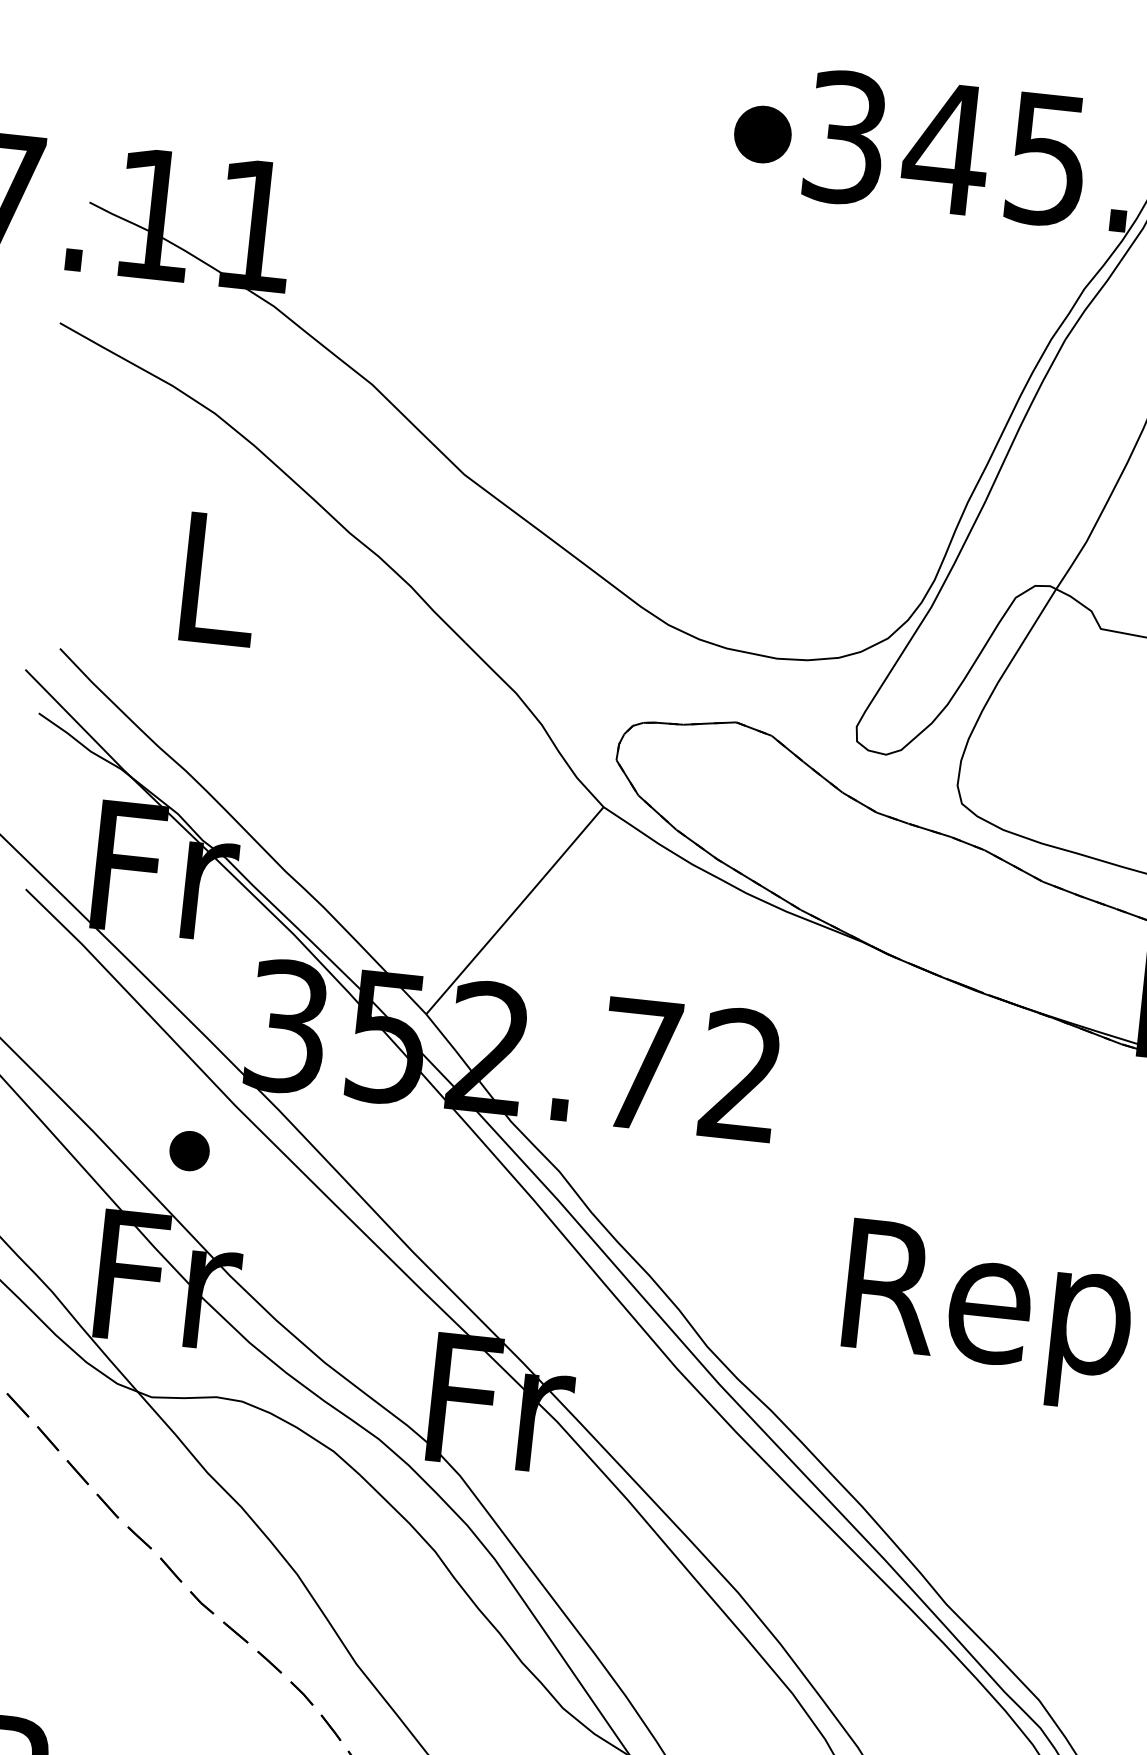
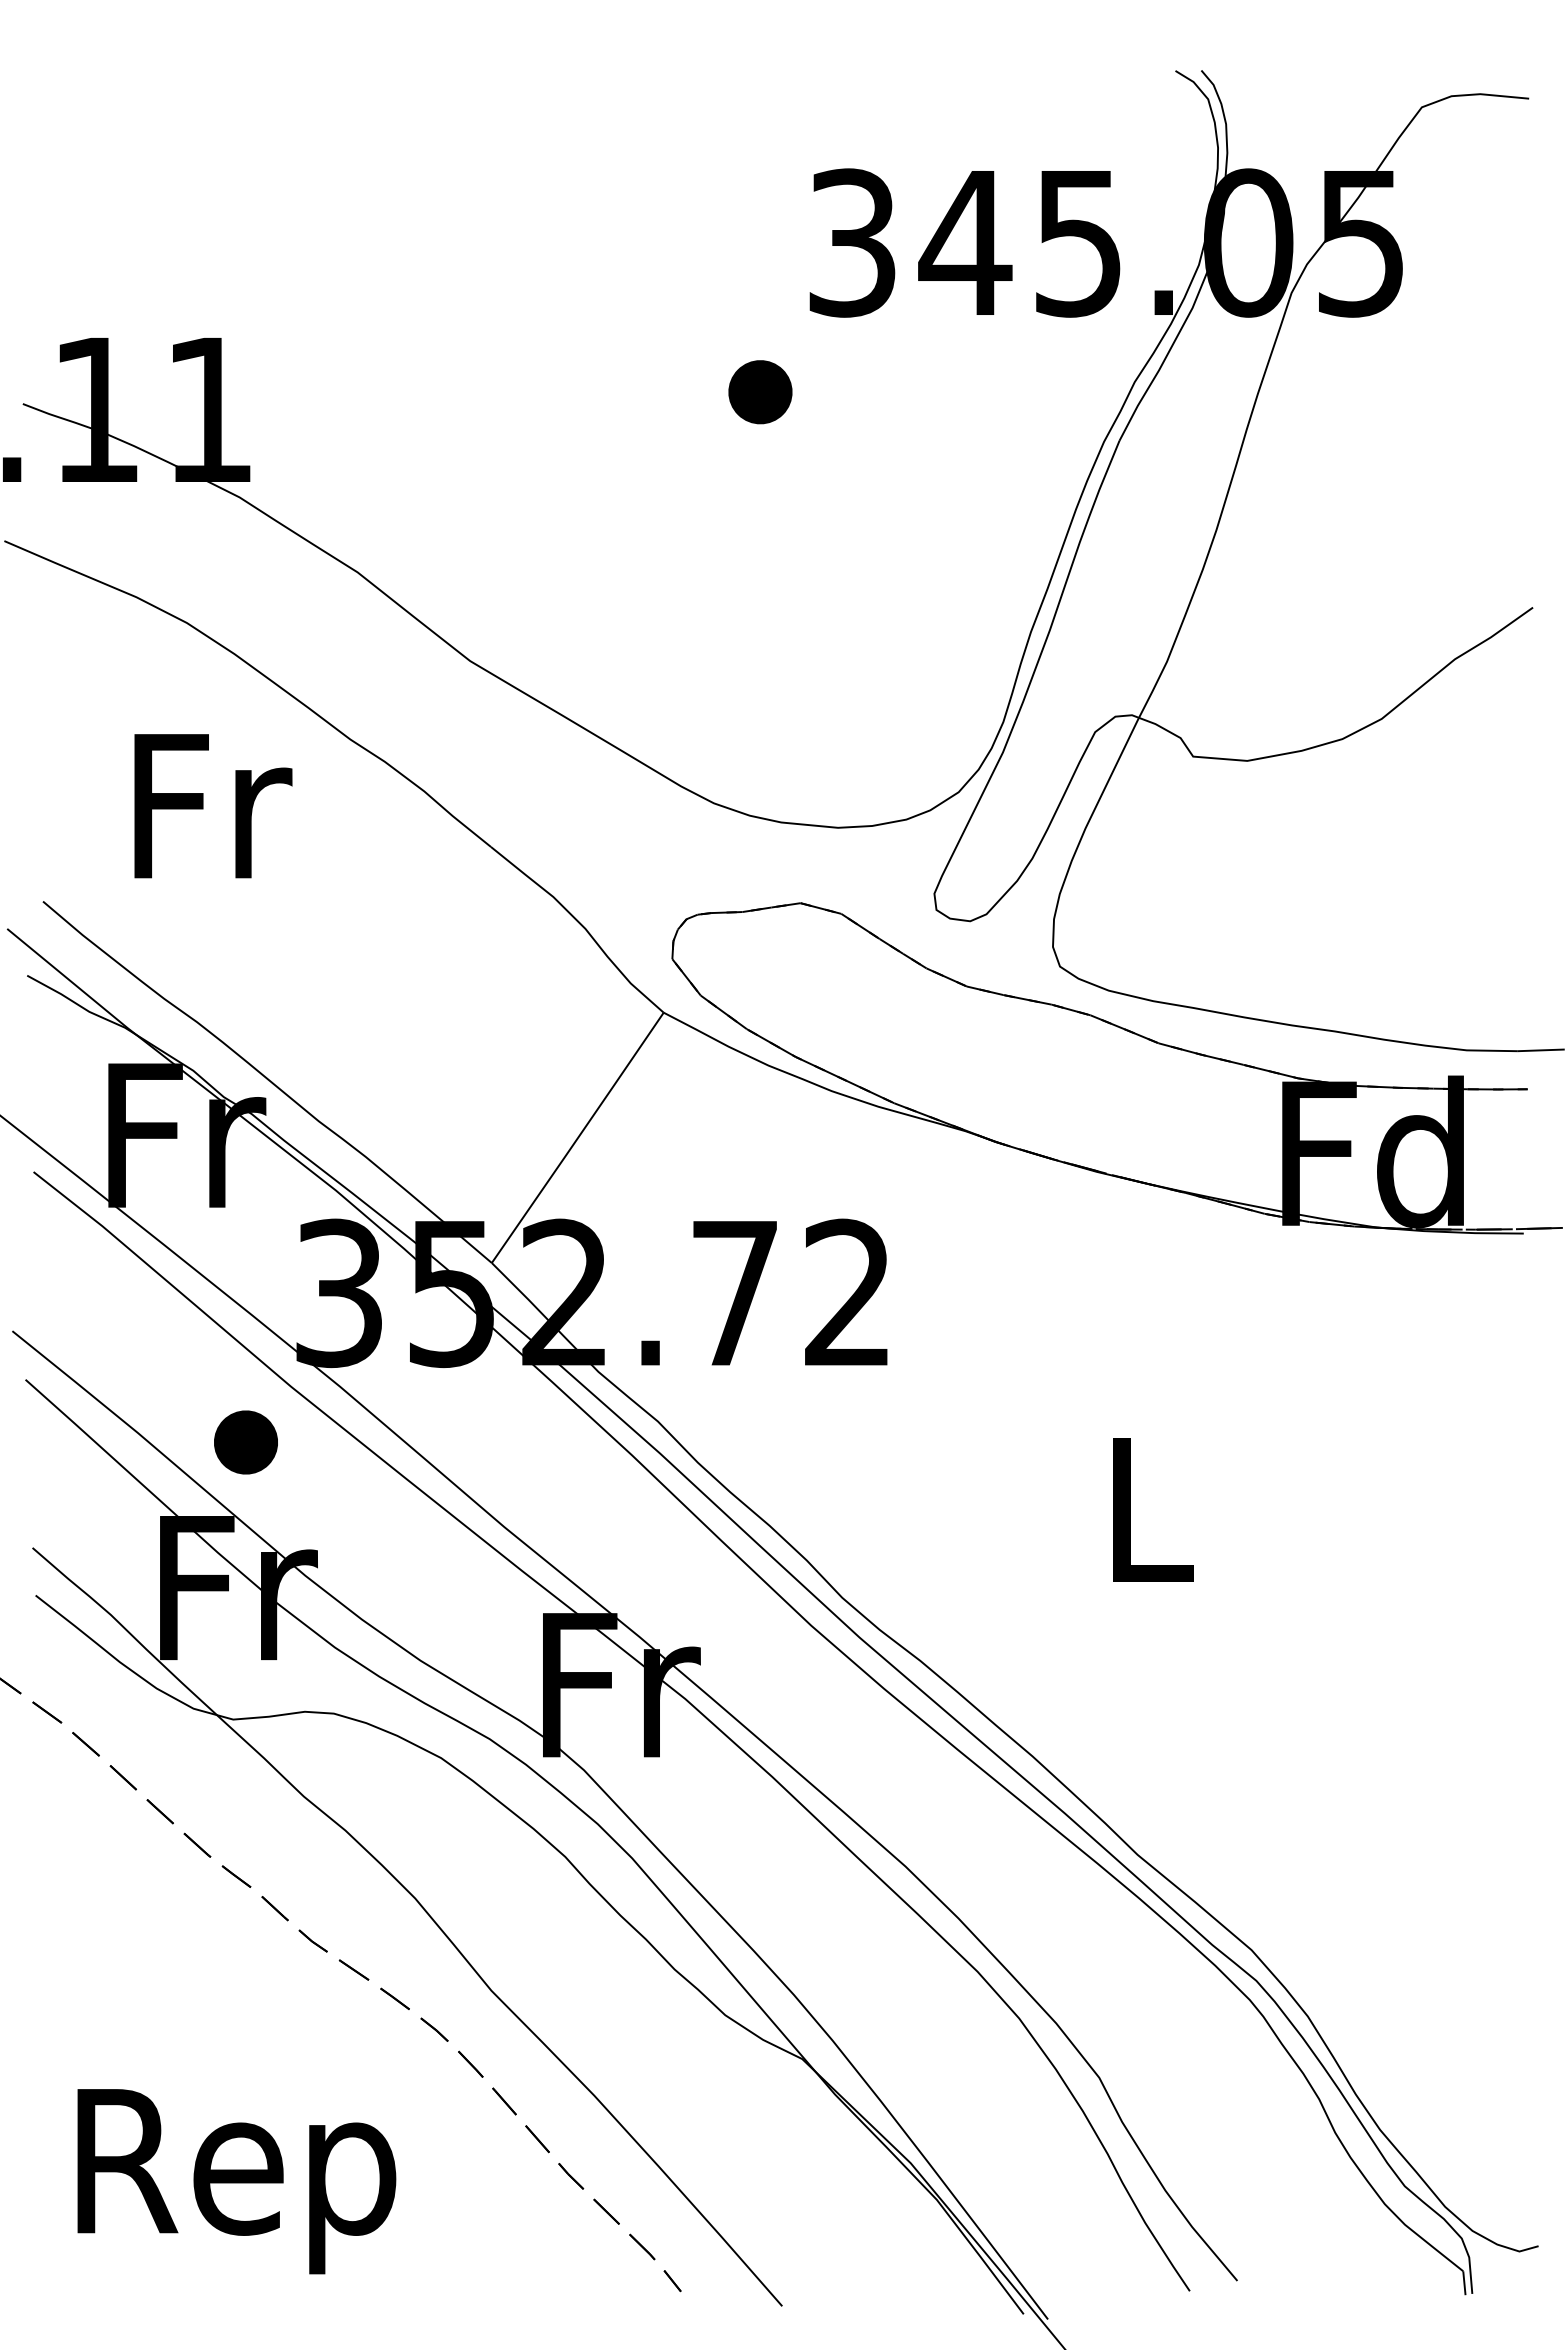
part: (762, 134) -> (760, 392), moved
text: (221, 580) -> (213, 806), L -> Fr
part: (189, 1151) -> (245, 1442), size x1.43
text: (987, 1314) -> (1148, 1529), Rep -> L

